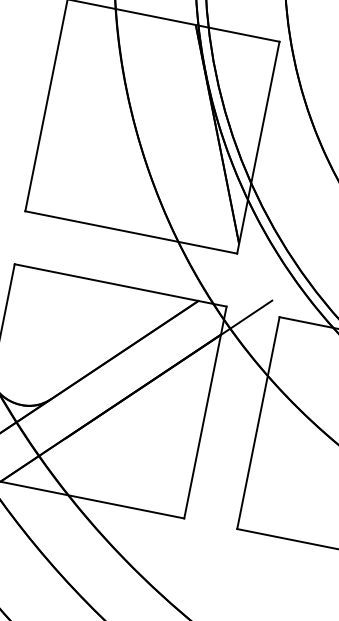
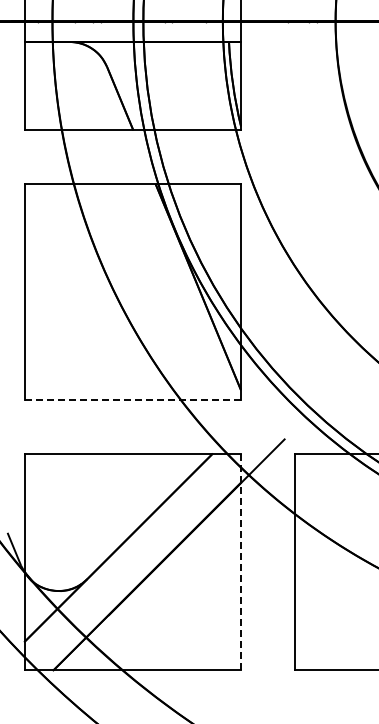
line: (131, 232) -> (133, 400), solid -> dashed
line: (206, 411) -> (241, 561), solid -> dashed

